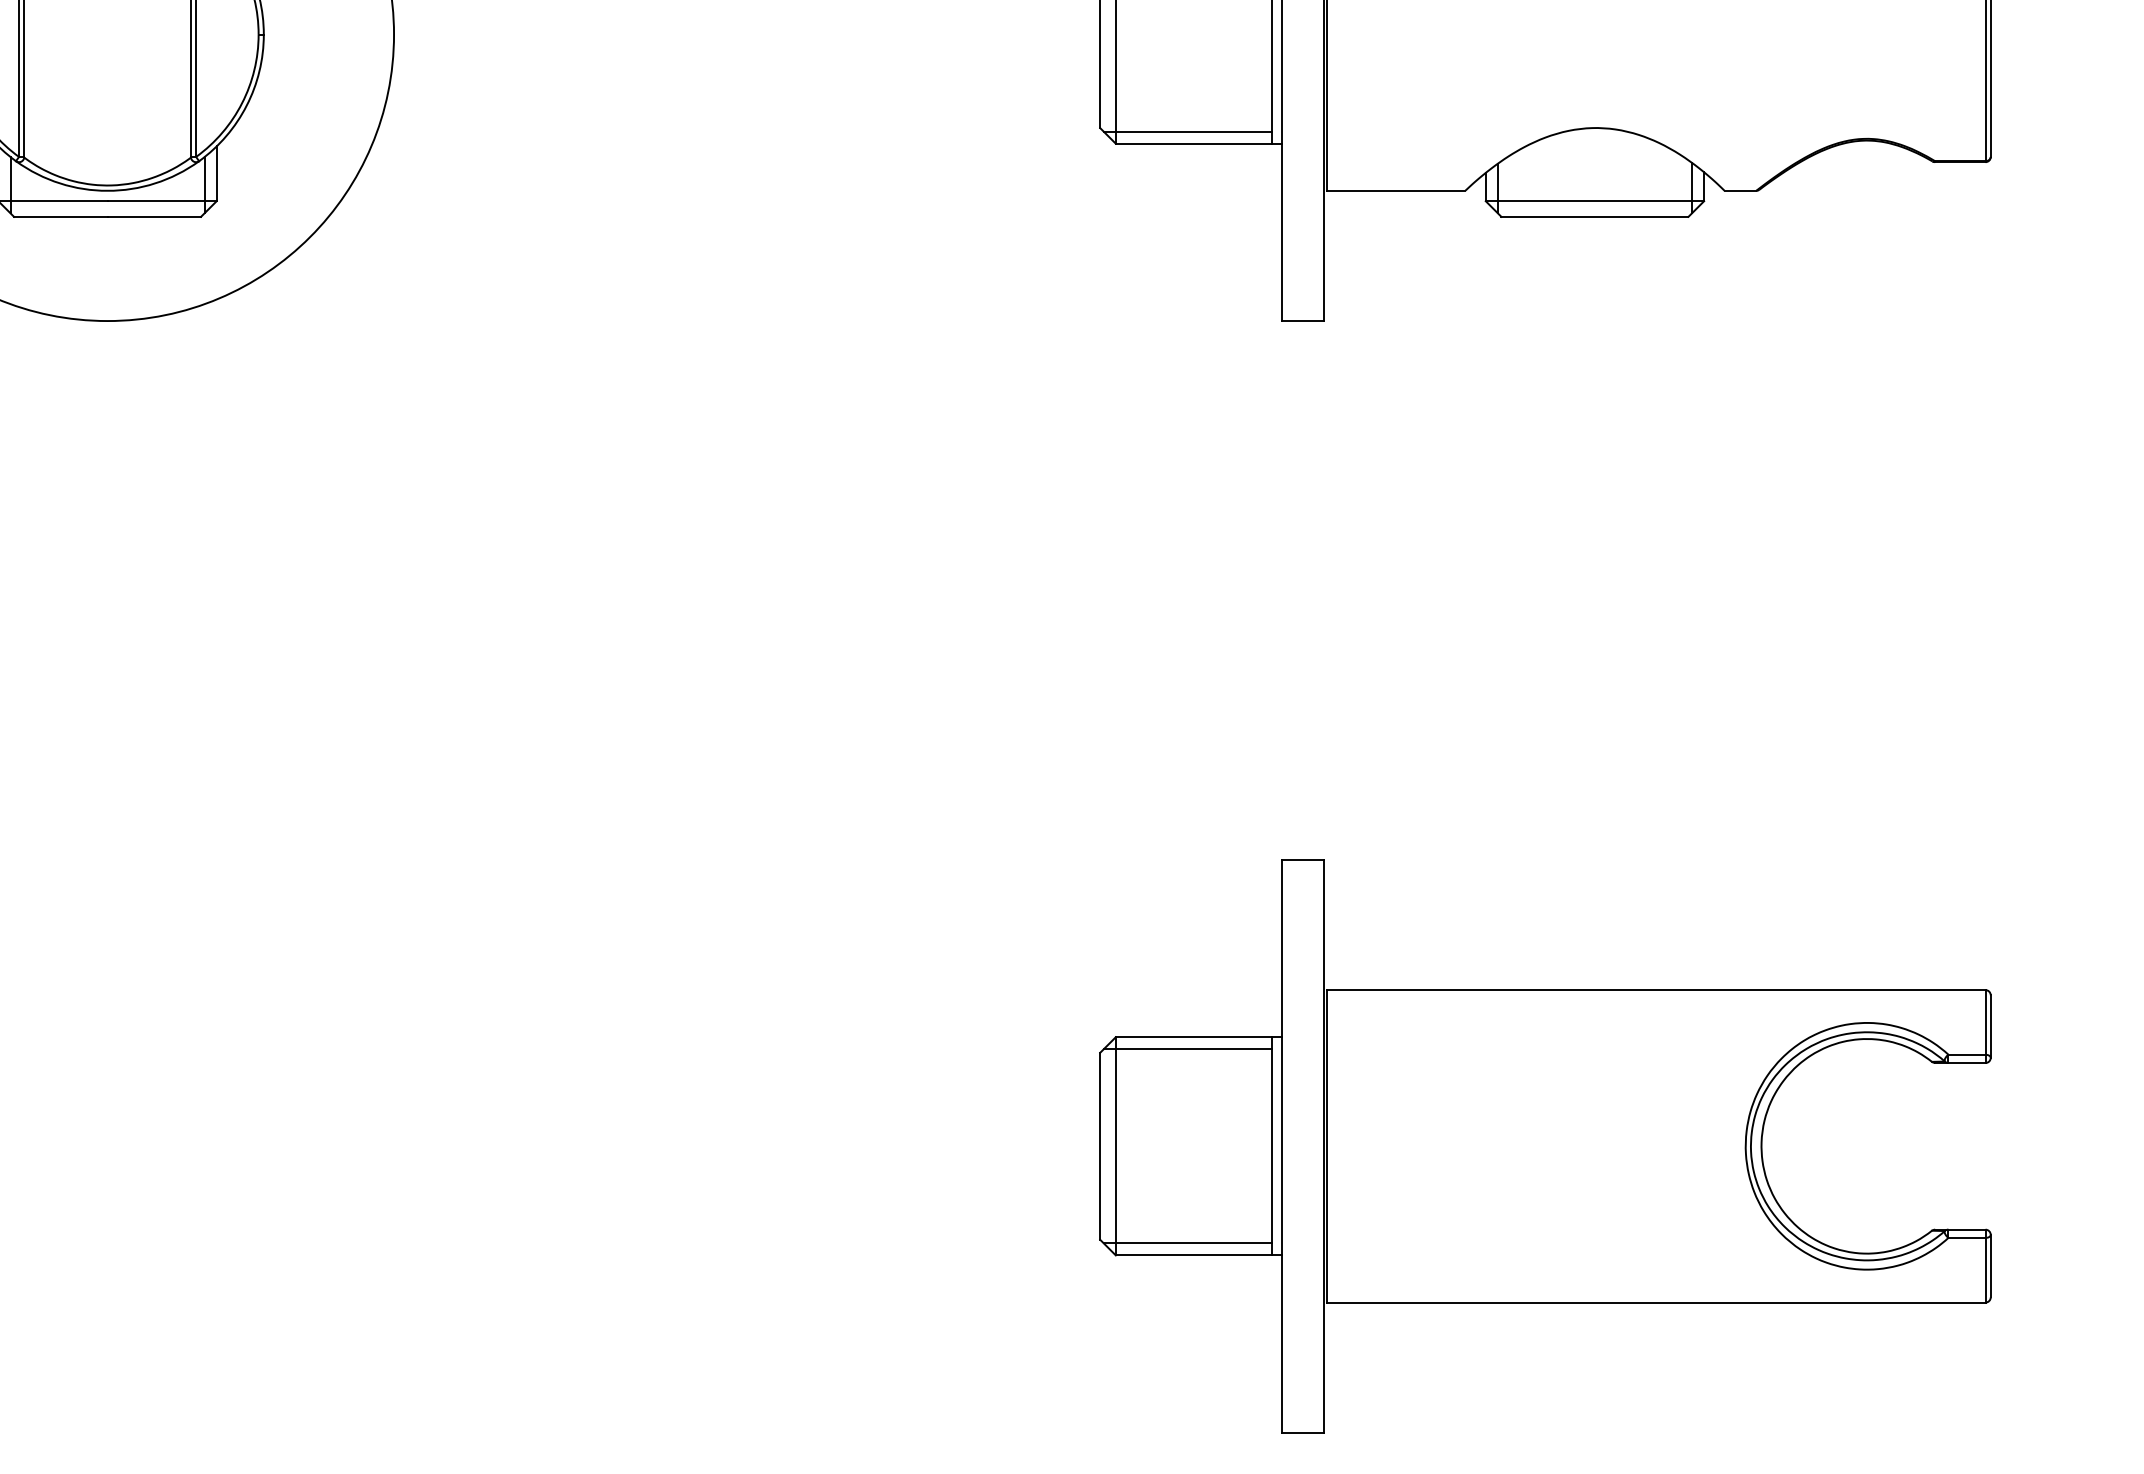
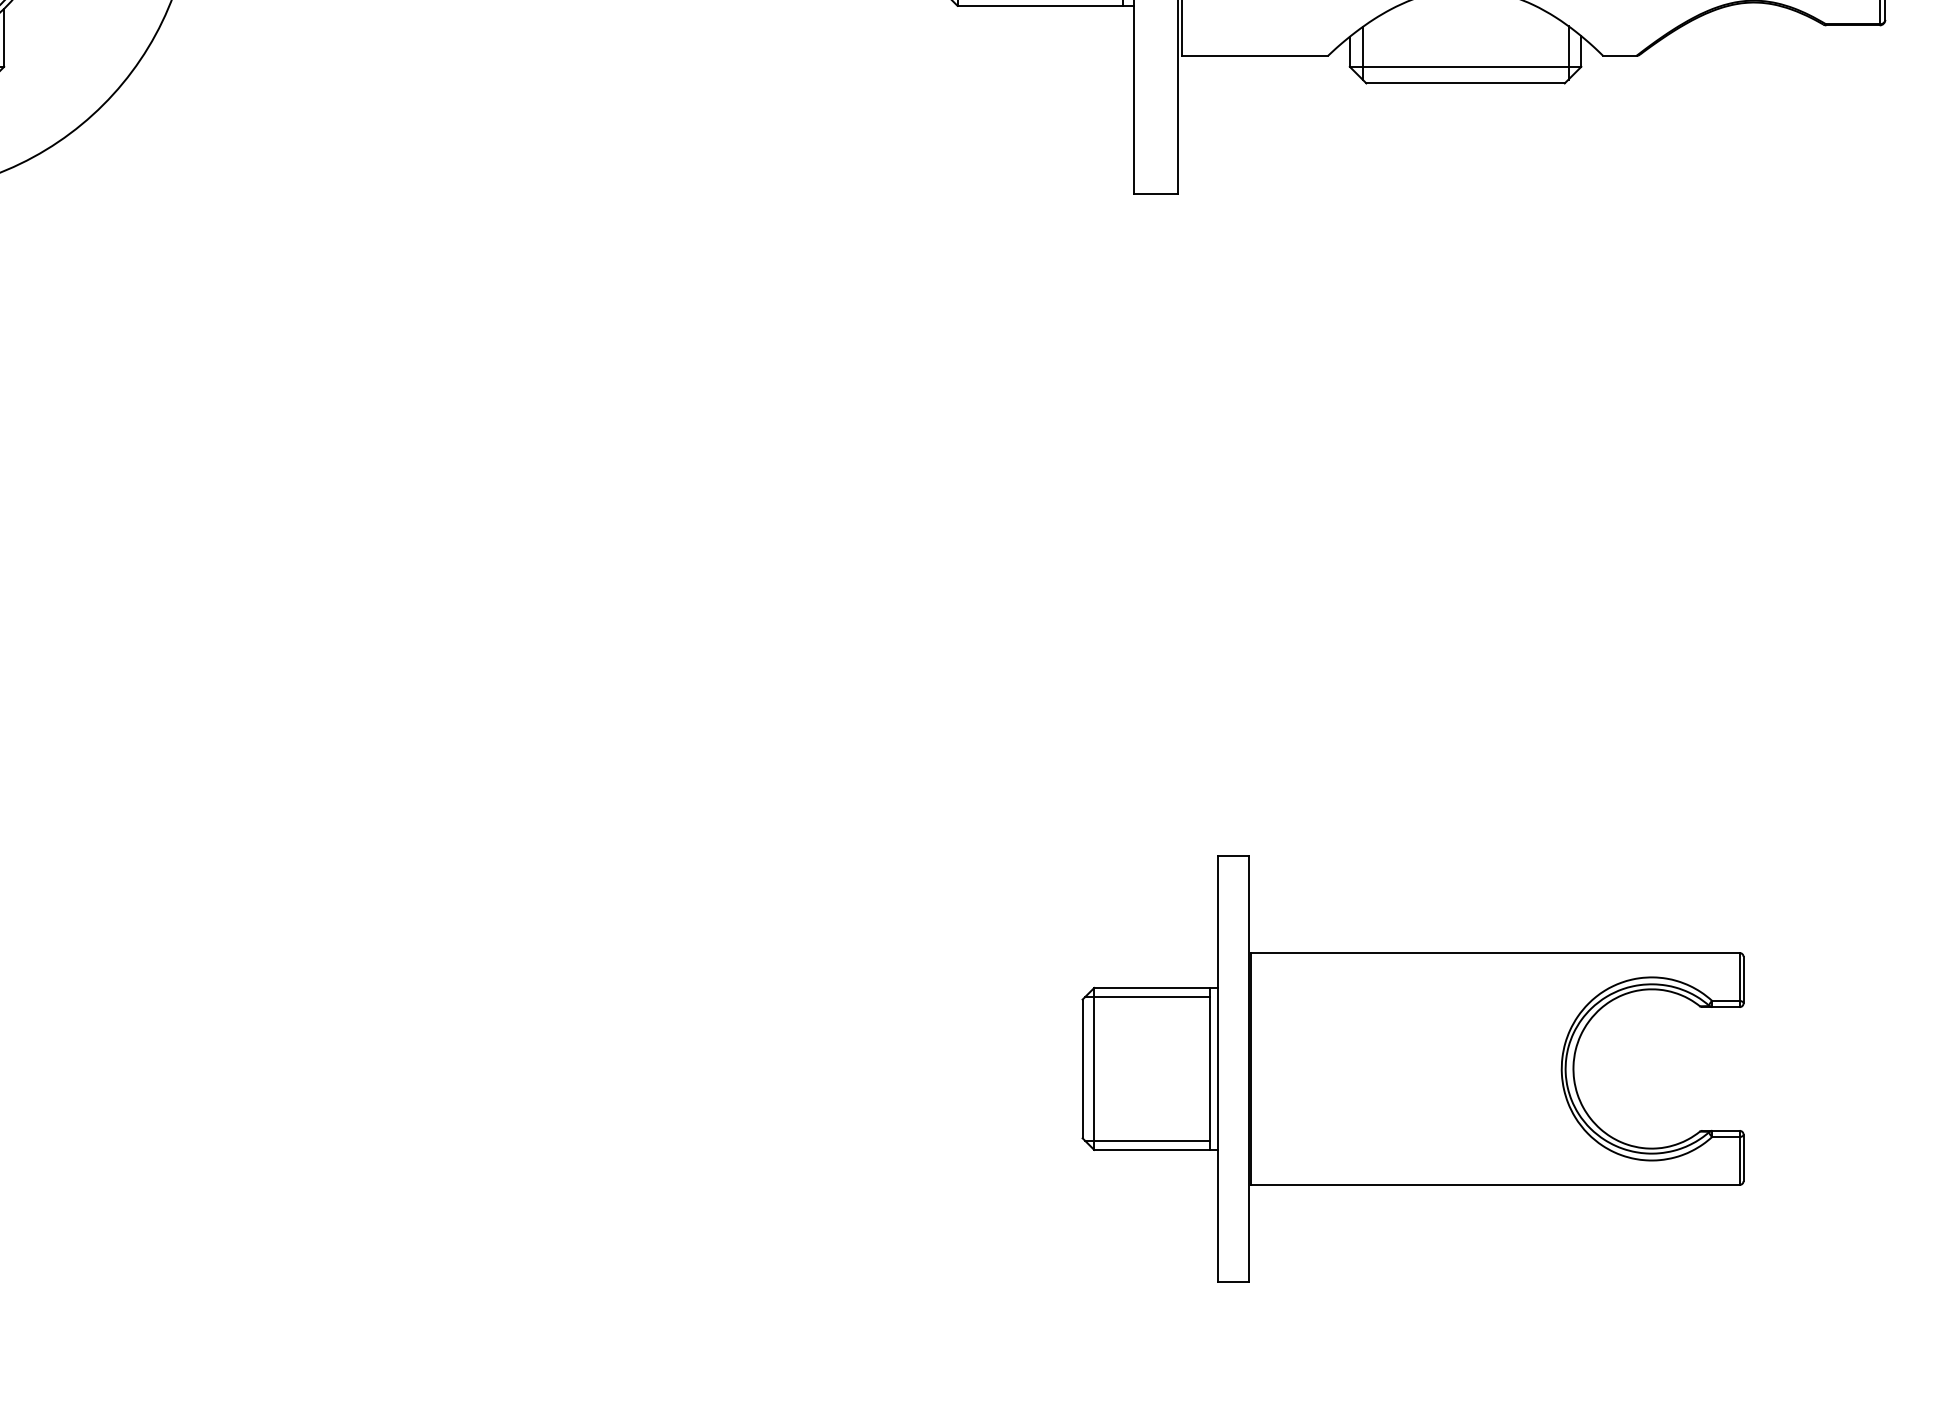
part: (1545, 1146) -> (1413, 1069), size x0.7

